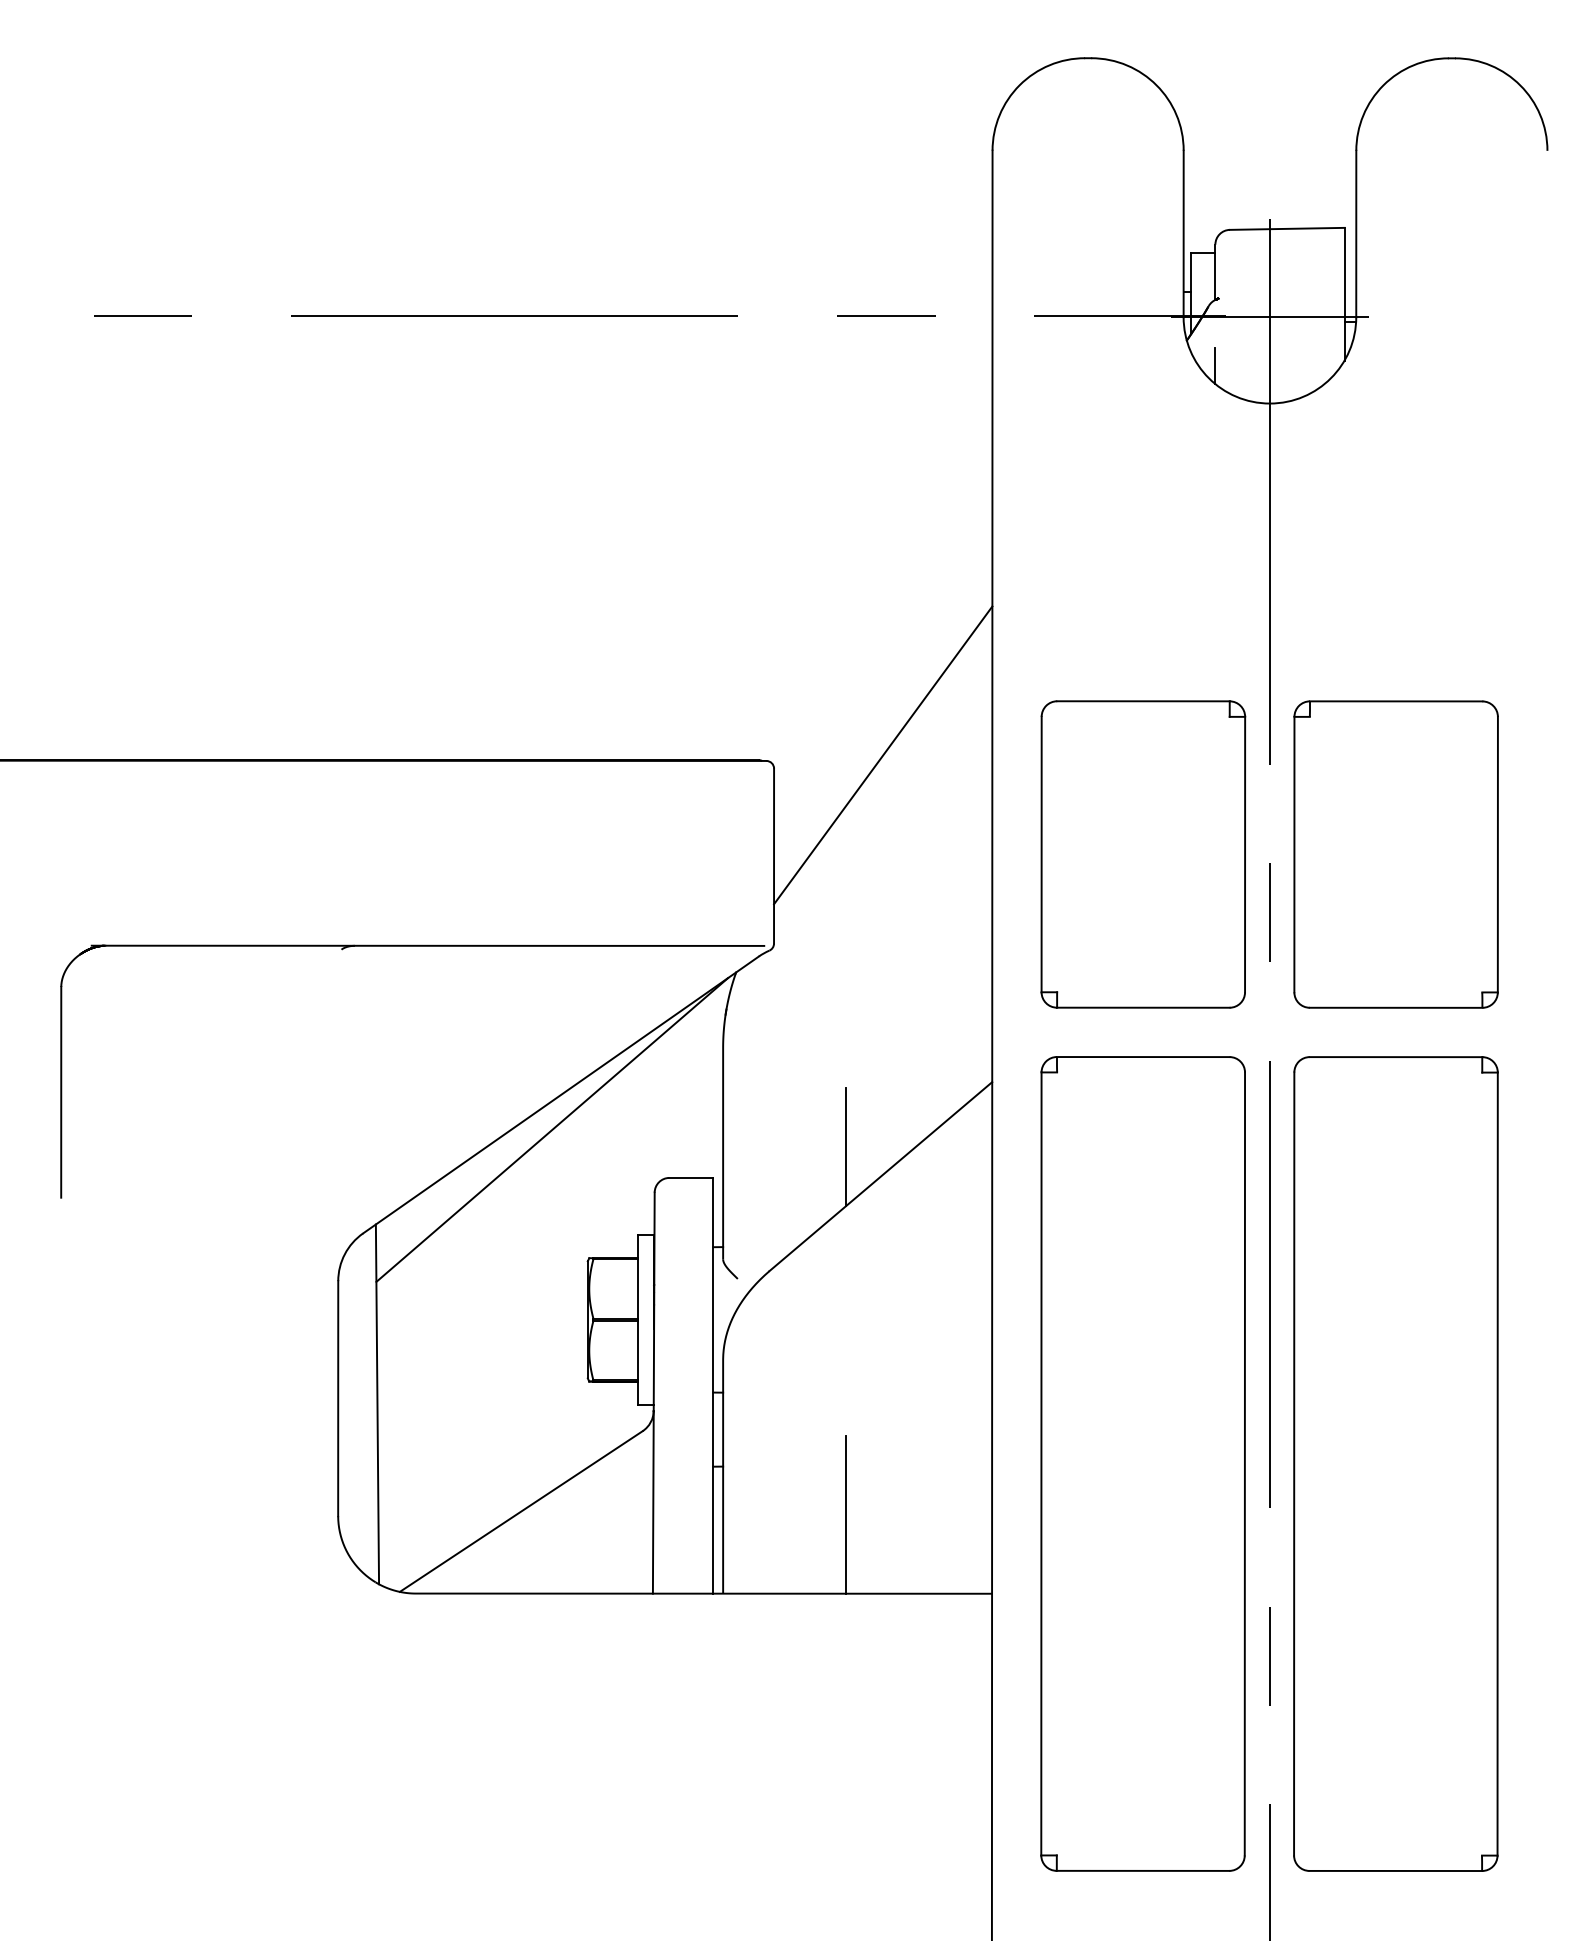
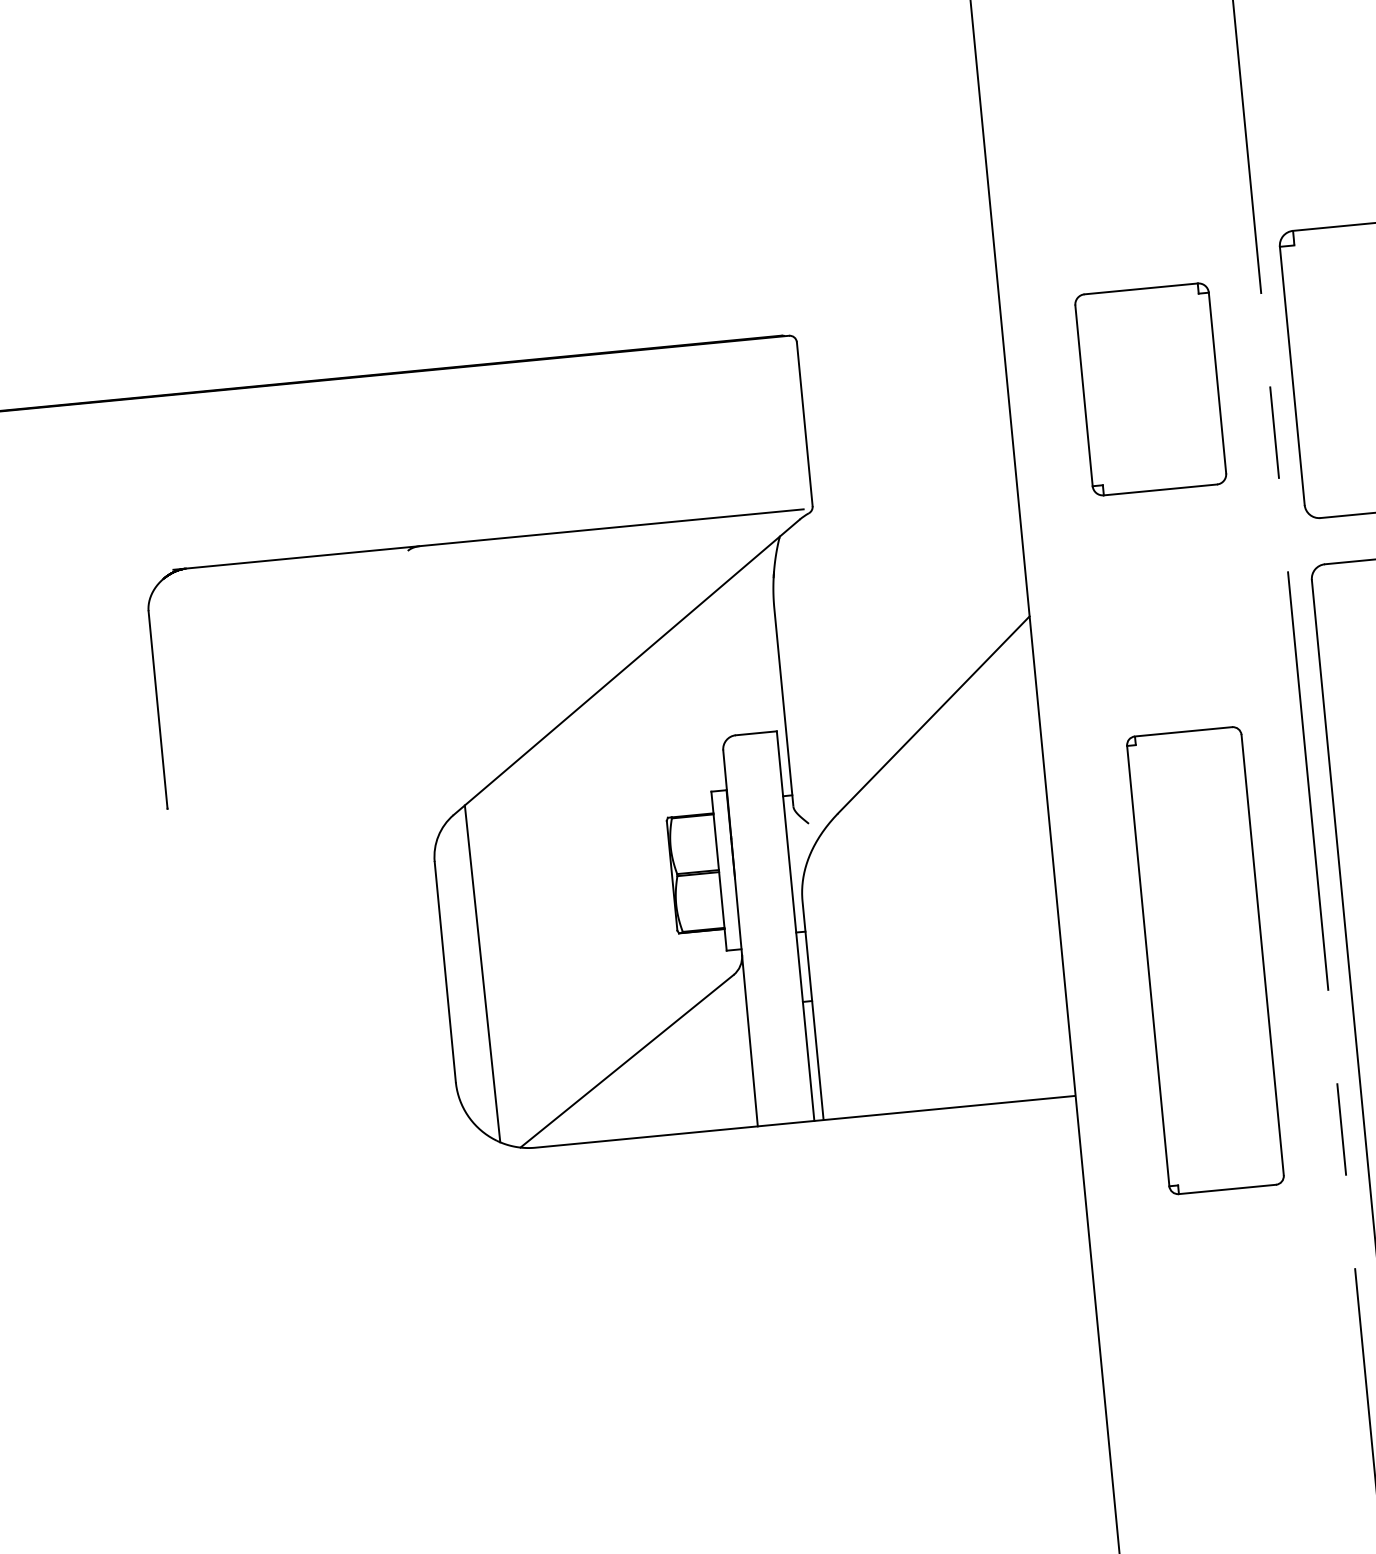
line: (883, 755) -> (898, 320), removed
part: (1143, 854) -> (1150, 389), size x0.7
line: (551, 1129) -> (620, 700), removed
line: (846, 1146) -> (898, 689), removed
part: (1142, 1463) -> (1204, 960), size x0.6
line: (846, 1514) -> (932, 1034), removed

